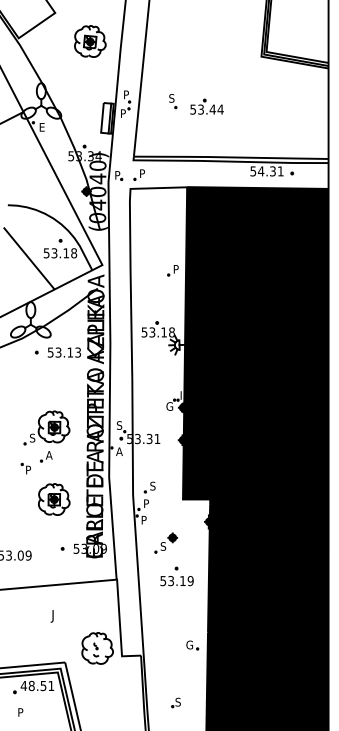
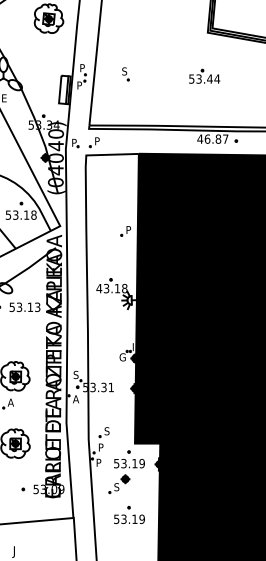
part: (206, 106) -> (204, 76), moved
text: (266, 171) -> (212, 139), 54.31 -> 46.87
text: (144, 332) -> (99, 288), 53.18 -> 43.18
part: (176, 516) -> (128, 459), added

